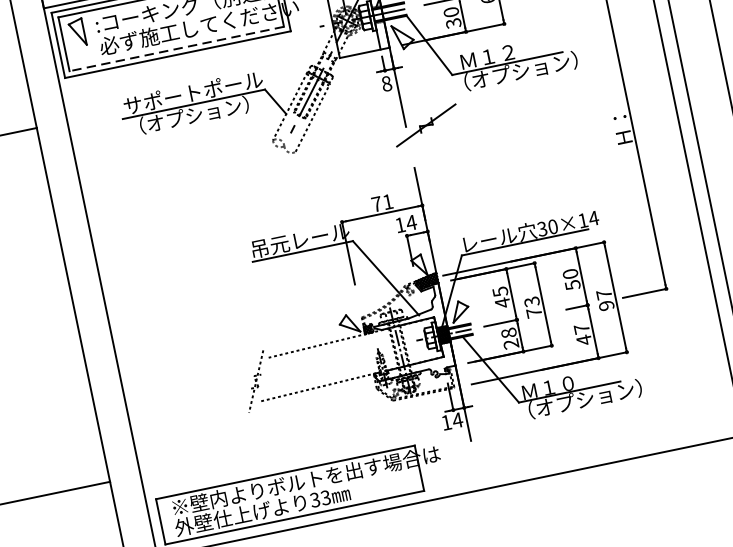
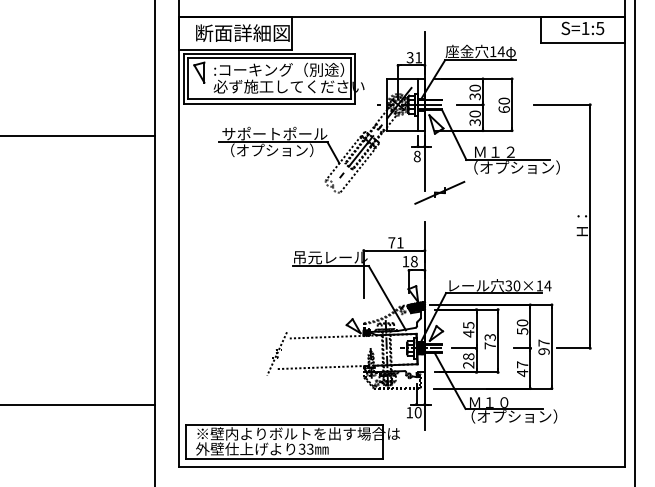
line: (176, 49) -> (269, 99), dashed -> solid
text: (411, 222) -> (414, 261), 14 -> 18
text: (456, 420) -> (417, 412), 14 -> 10

